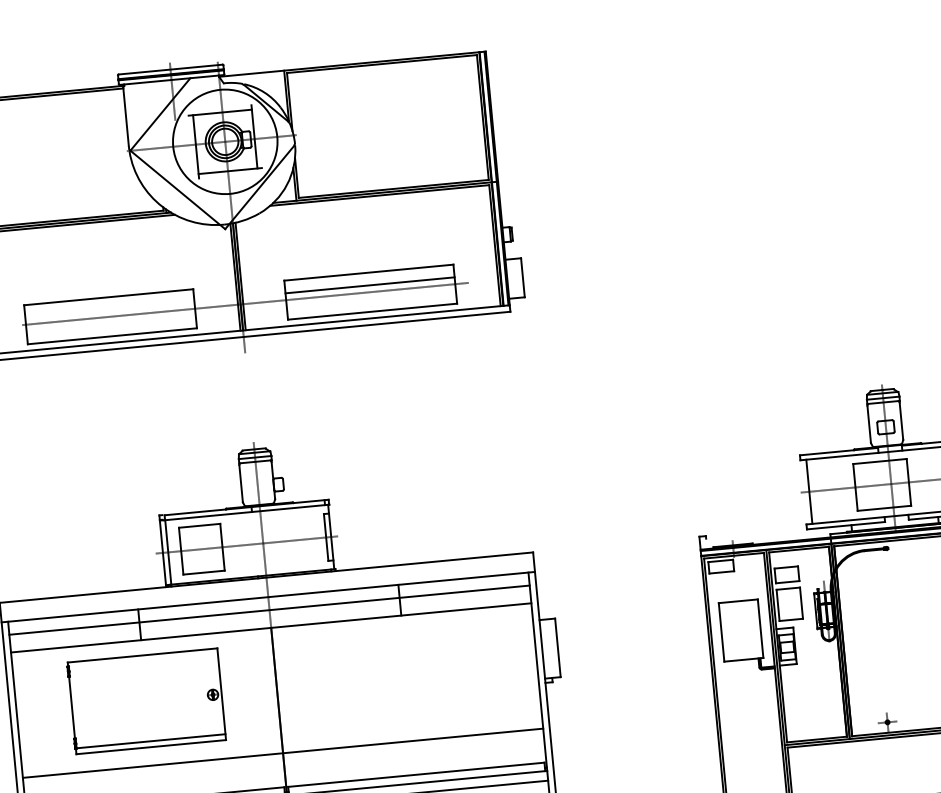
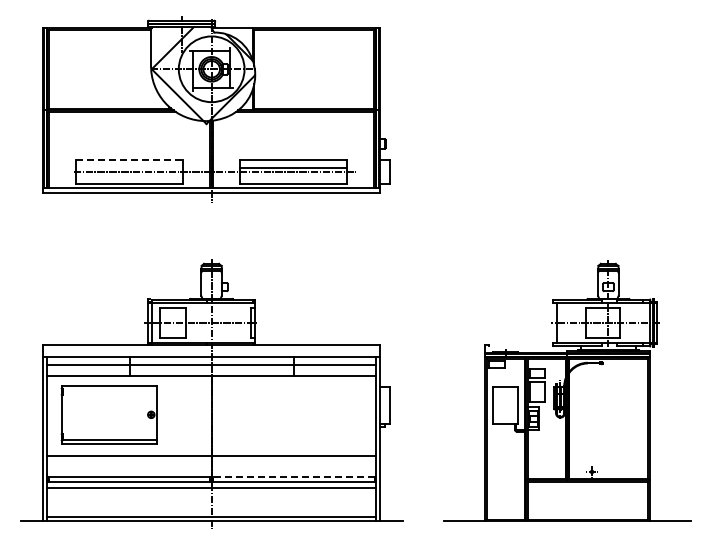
line: (110, 296) -> (130, 159), solid -> dashed
part: (145, 700) -> (108, 414), moved
line: (415, 774) -> (293, 476), solid -> dashed

